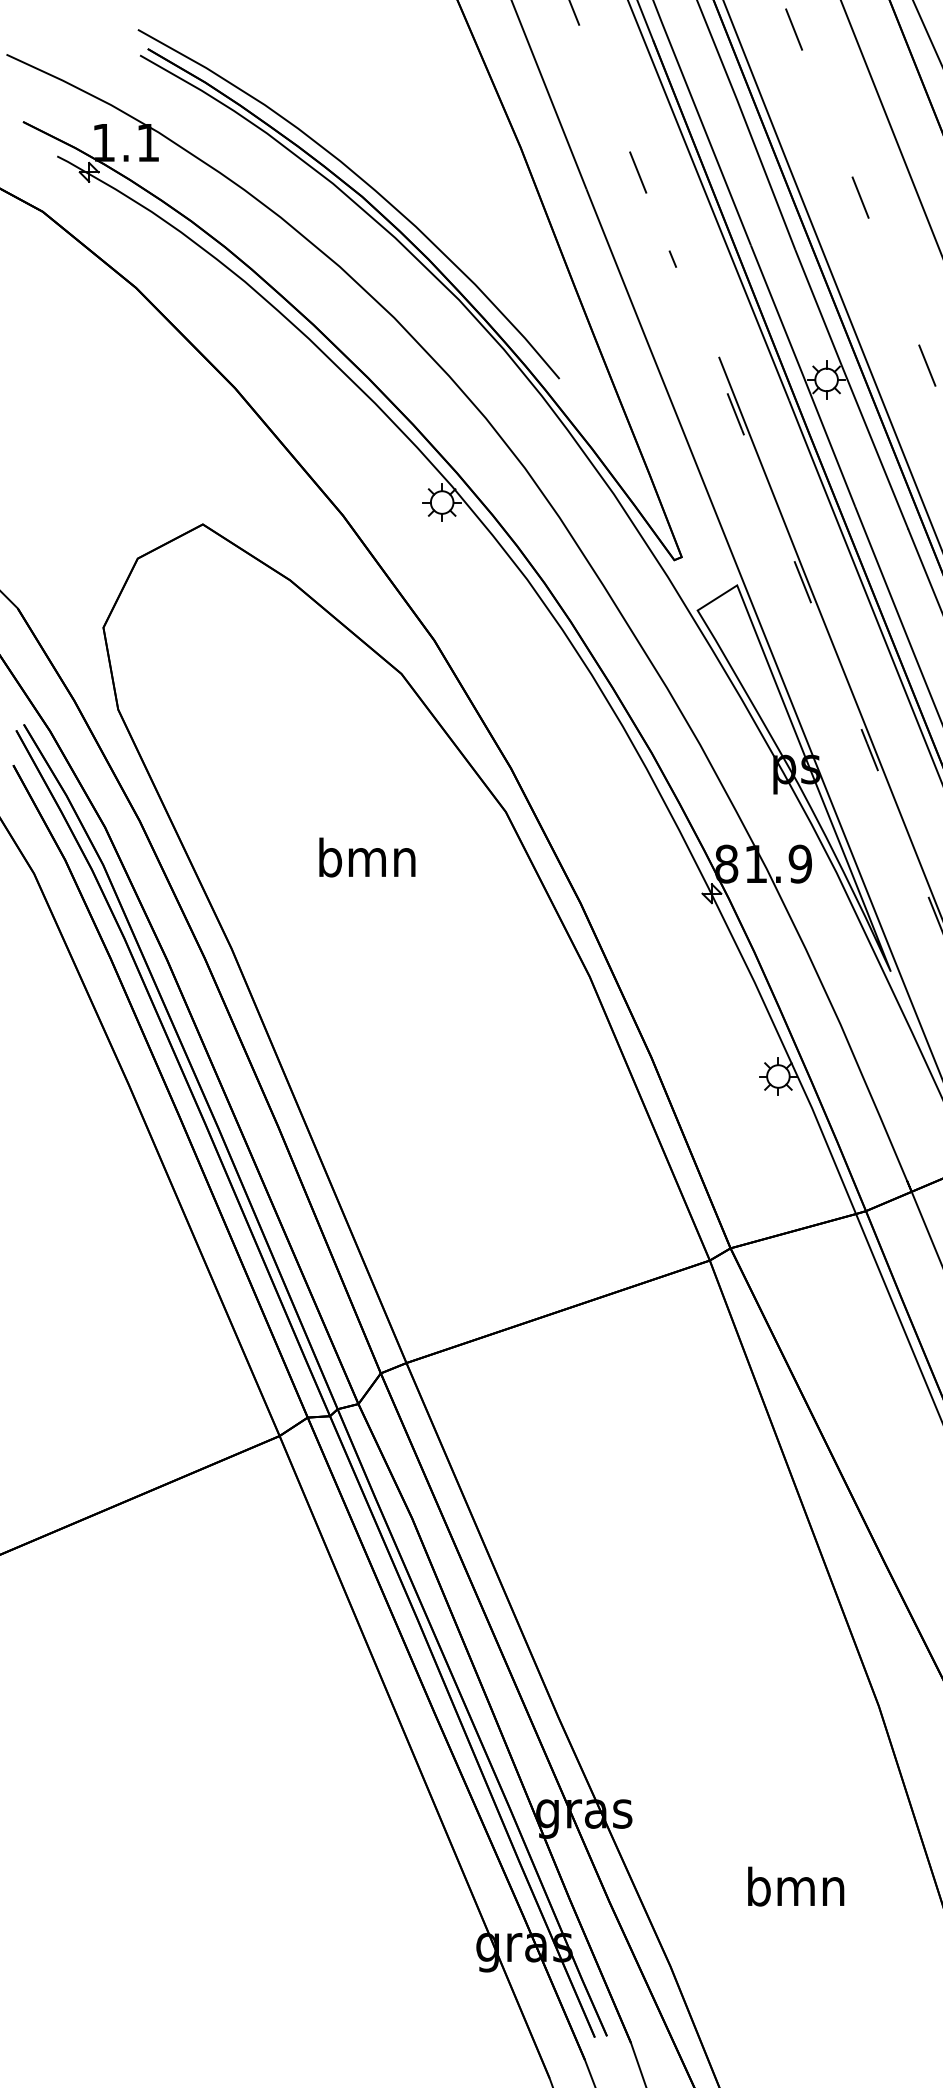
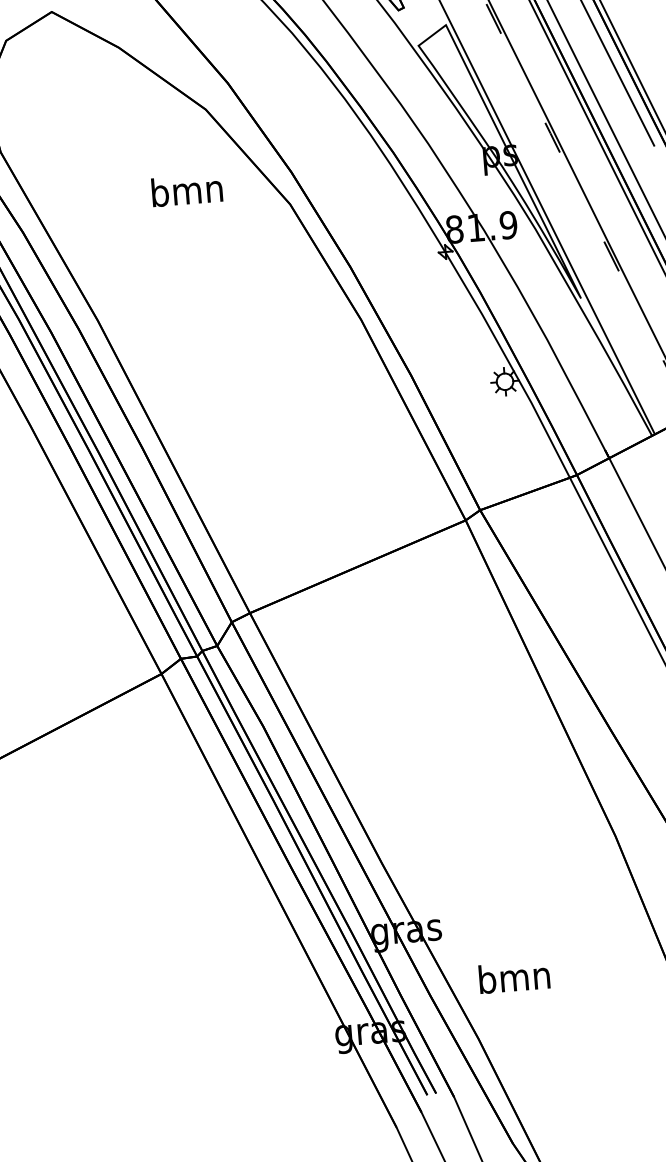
text: (367, 857) -> (187, 190), moved
text: (796, 1886) -> (514, 977), moved

